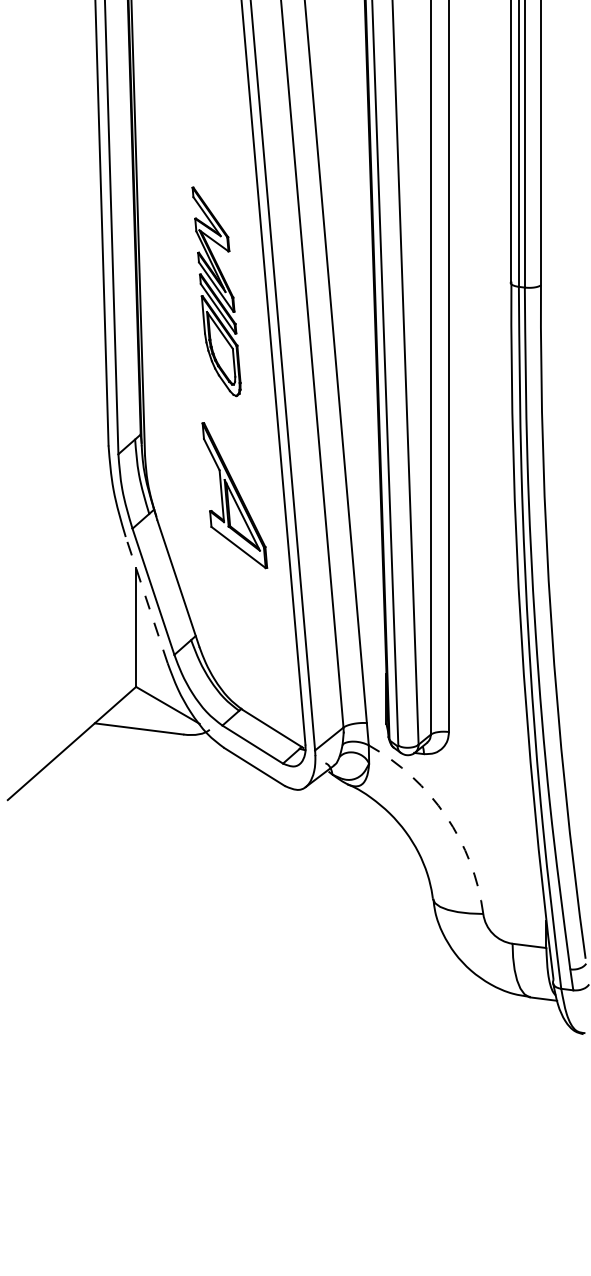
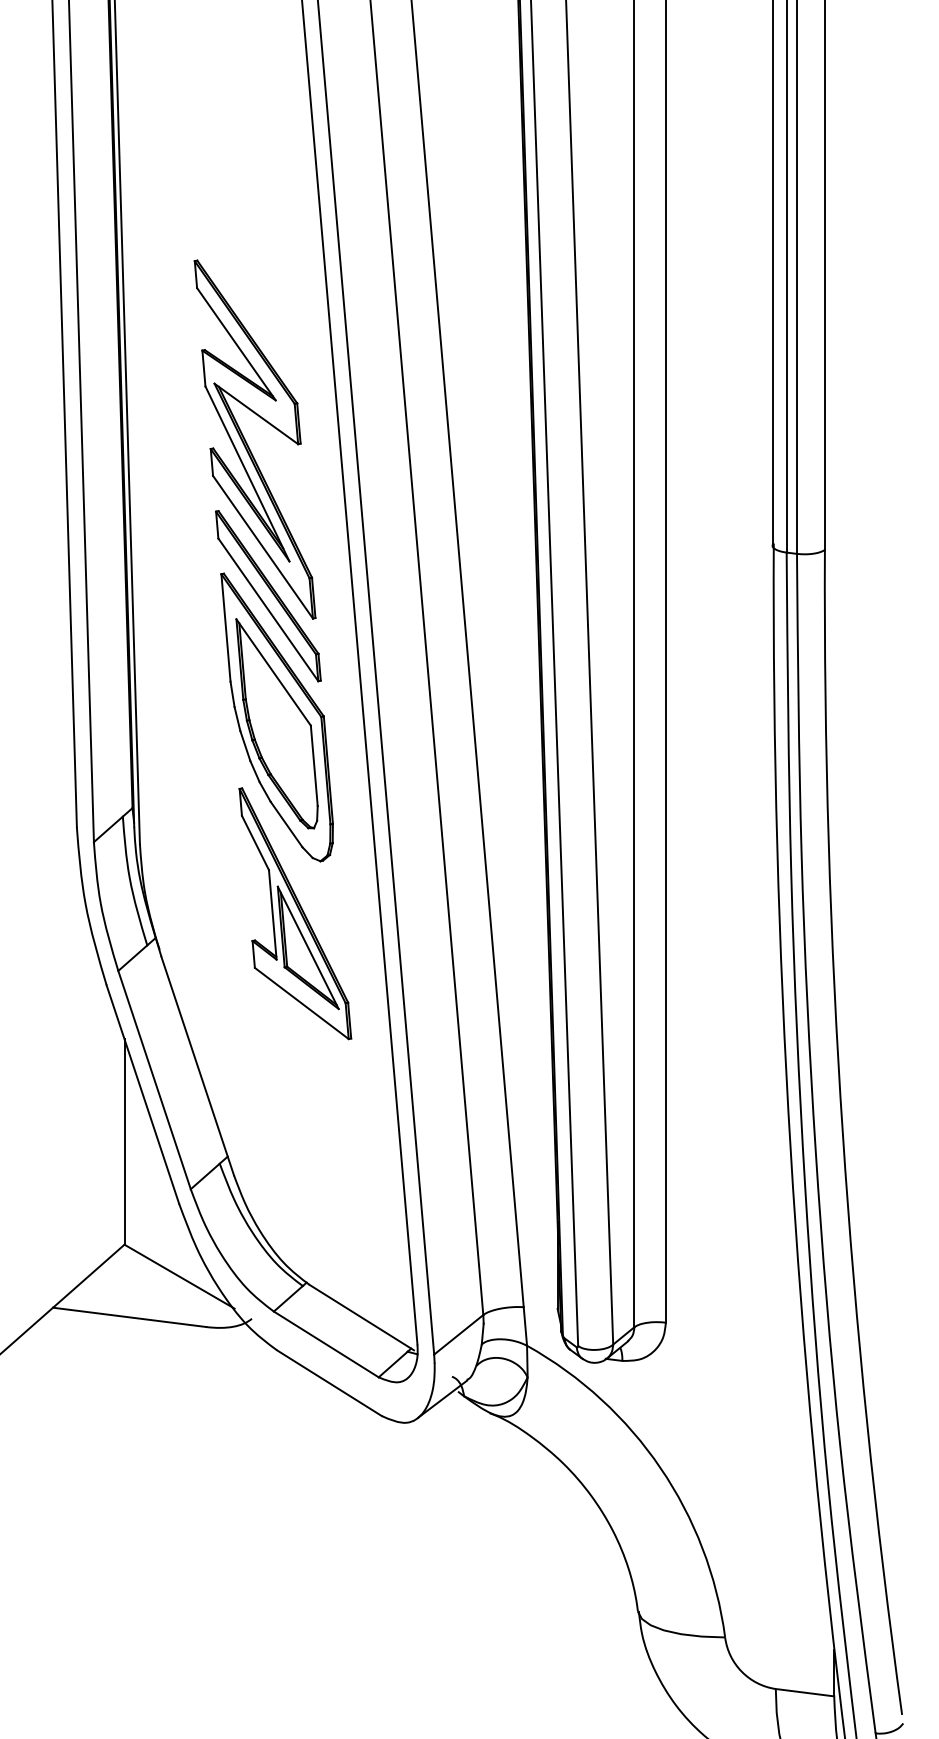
part: (216, 291) -> (263, 560), size x1.67
line: (146, 599) -> (142, 1093), dashed -> solid
arc: (446, 816) -> (661, 1468), dashed -> solid

